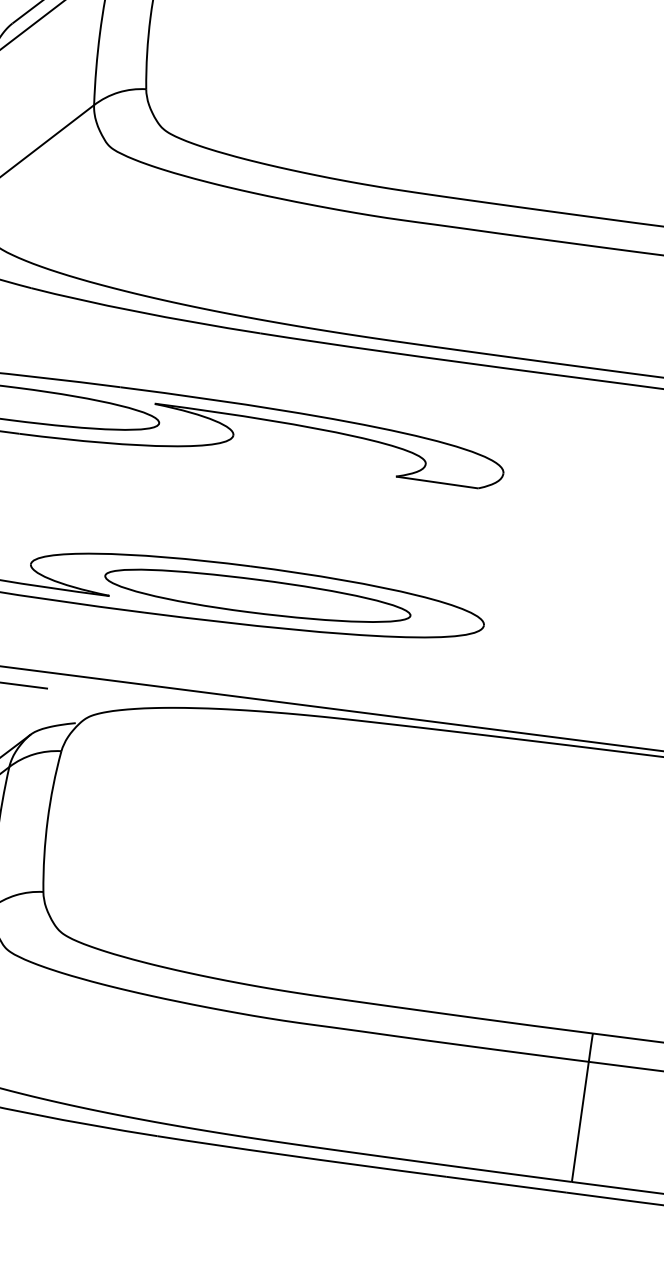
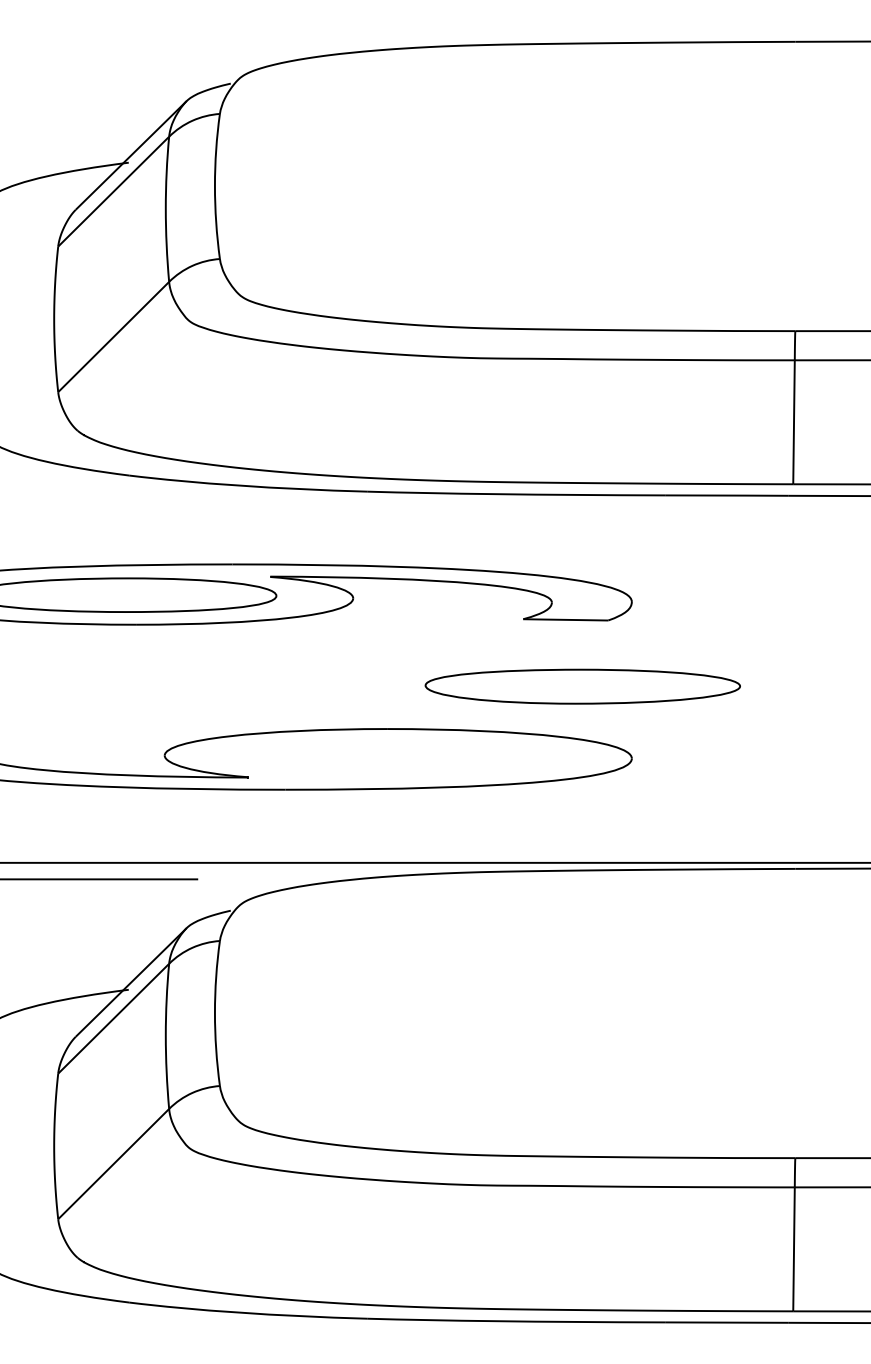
part: (257, 596) -> (582, 686), moved

